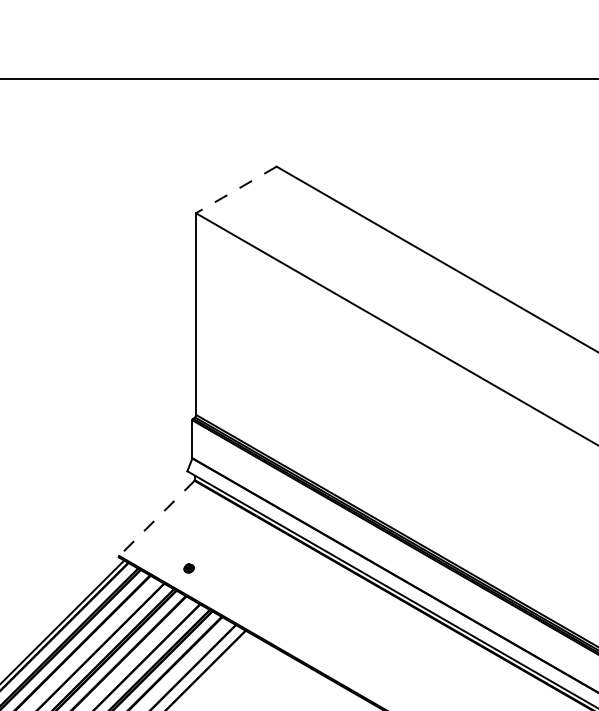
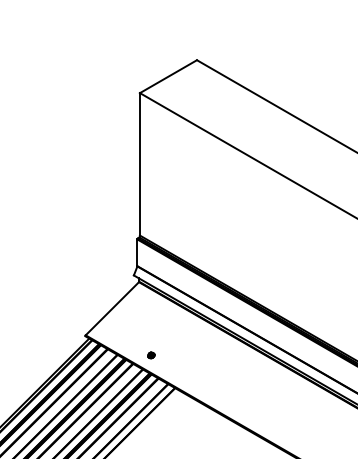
line: (236, 189) -> (168, 76), dashed -> solid
line: (156, 518) -> (112, 308), dashed -> solid
part: (188, 568) -> (150, 355), moved

